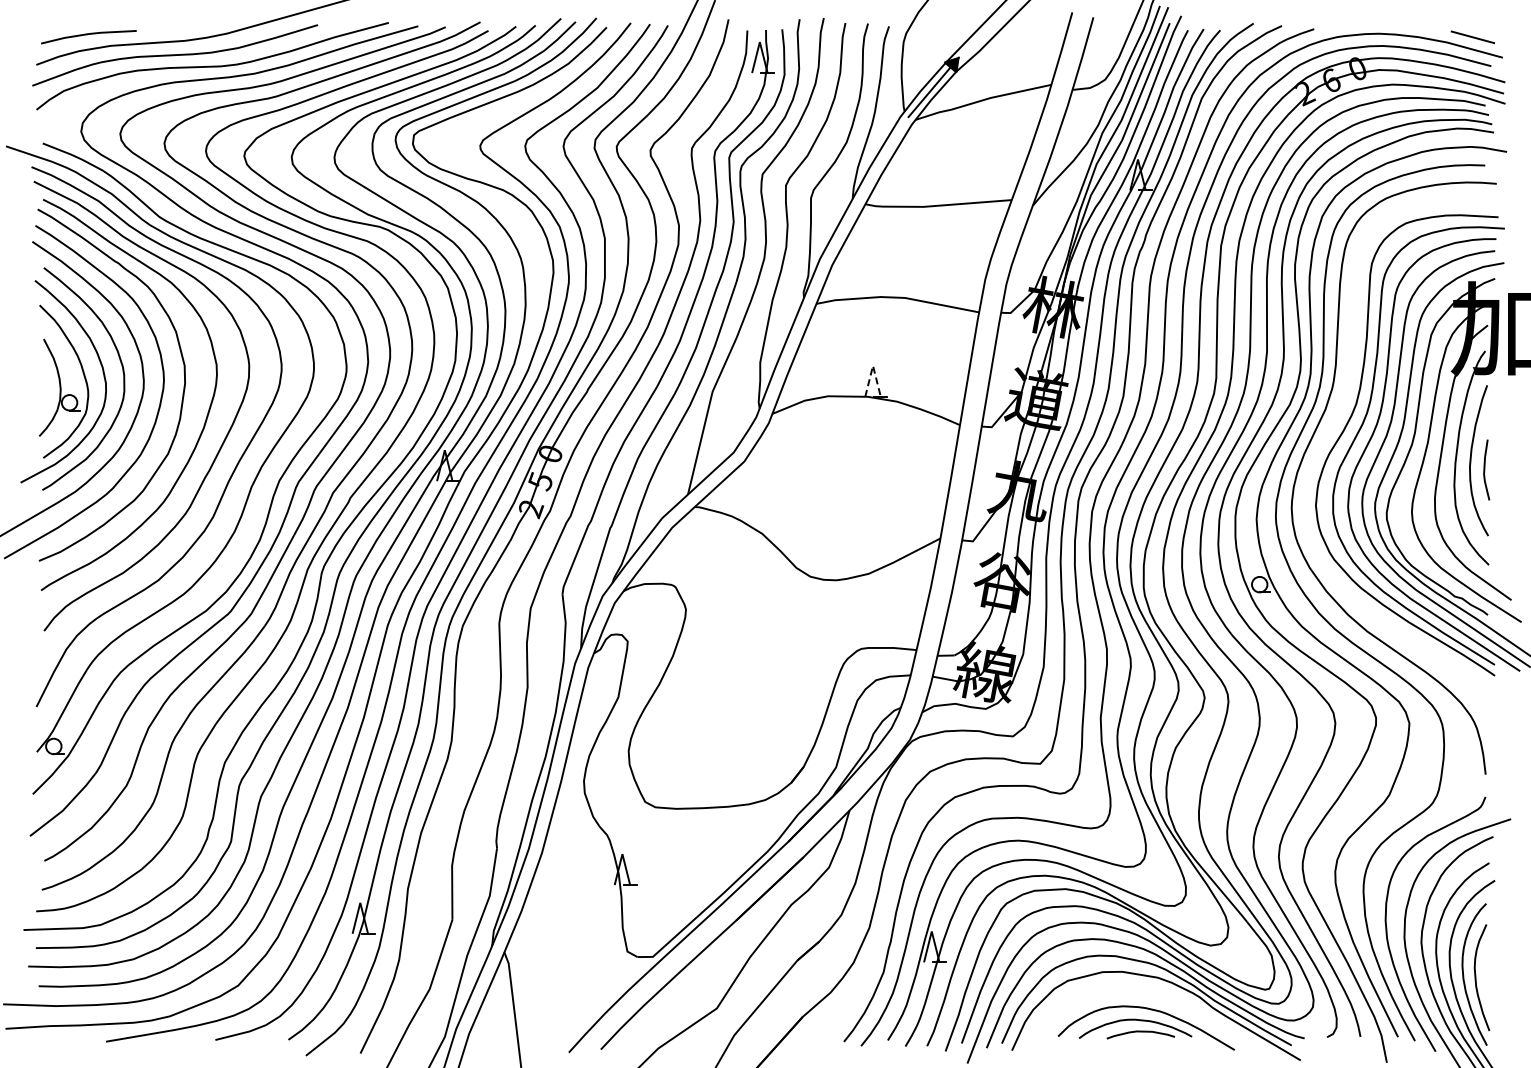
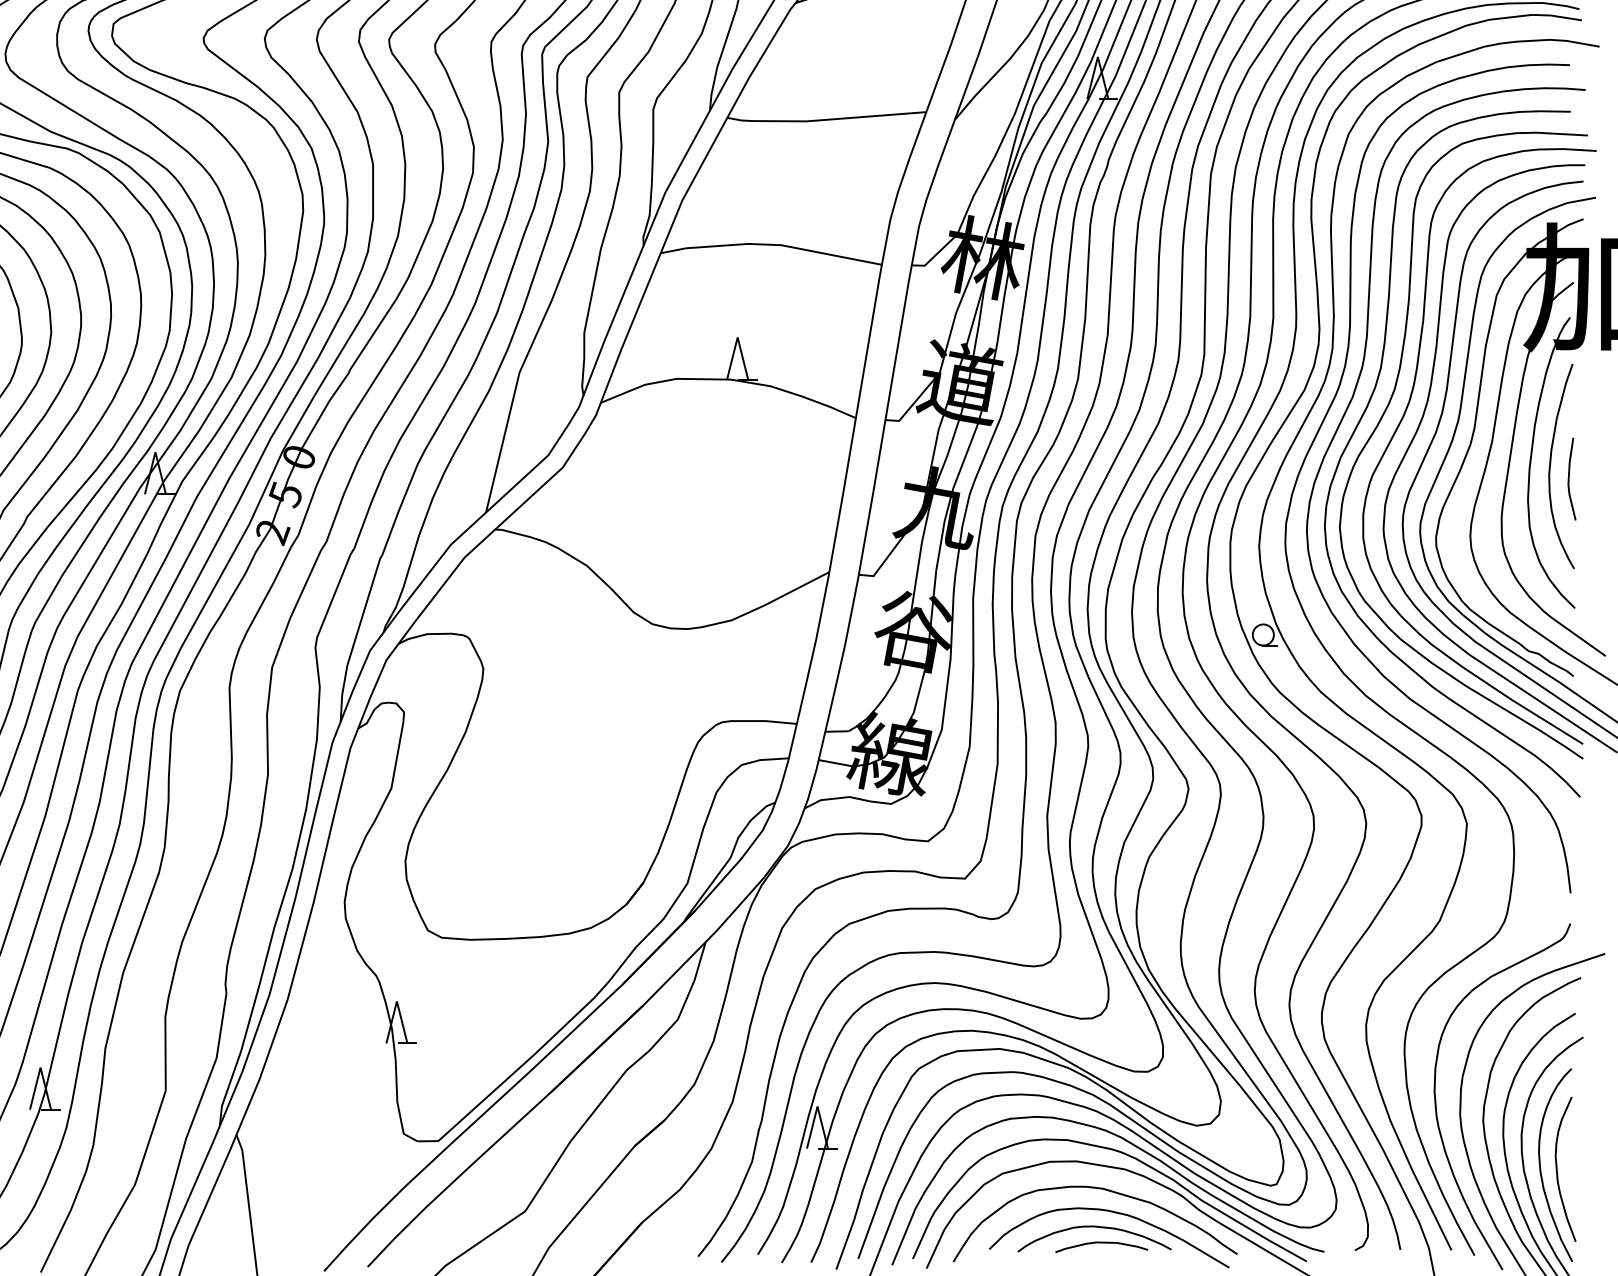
line: (873, 365) -> (738, 337), dashed -> solid
curve: (1335, 420) -> (1366, 411), added
curve: (1135, 992) -> (1094, 1189), added

